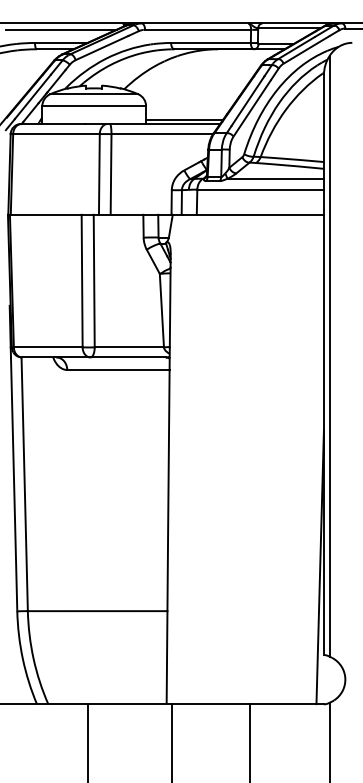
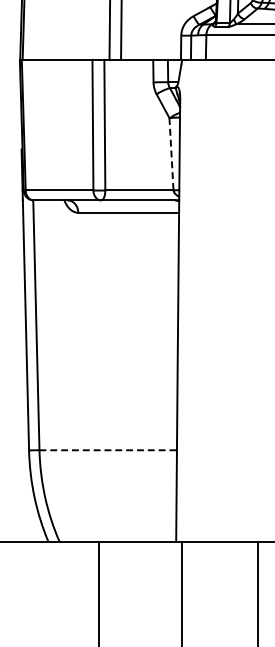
line: (161, 310) -> (171, 154), solid -> dashed
line: (97, 611) -> (108, 450), solid -> dashed

